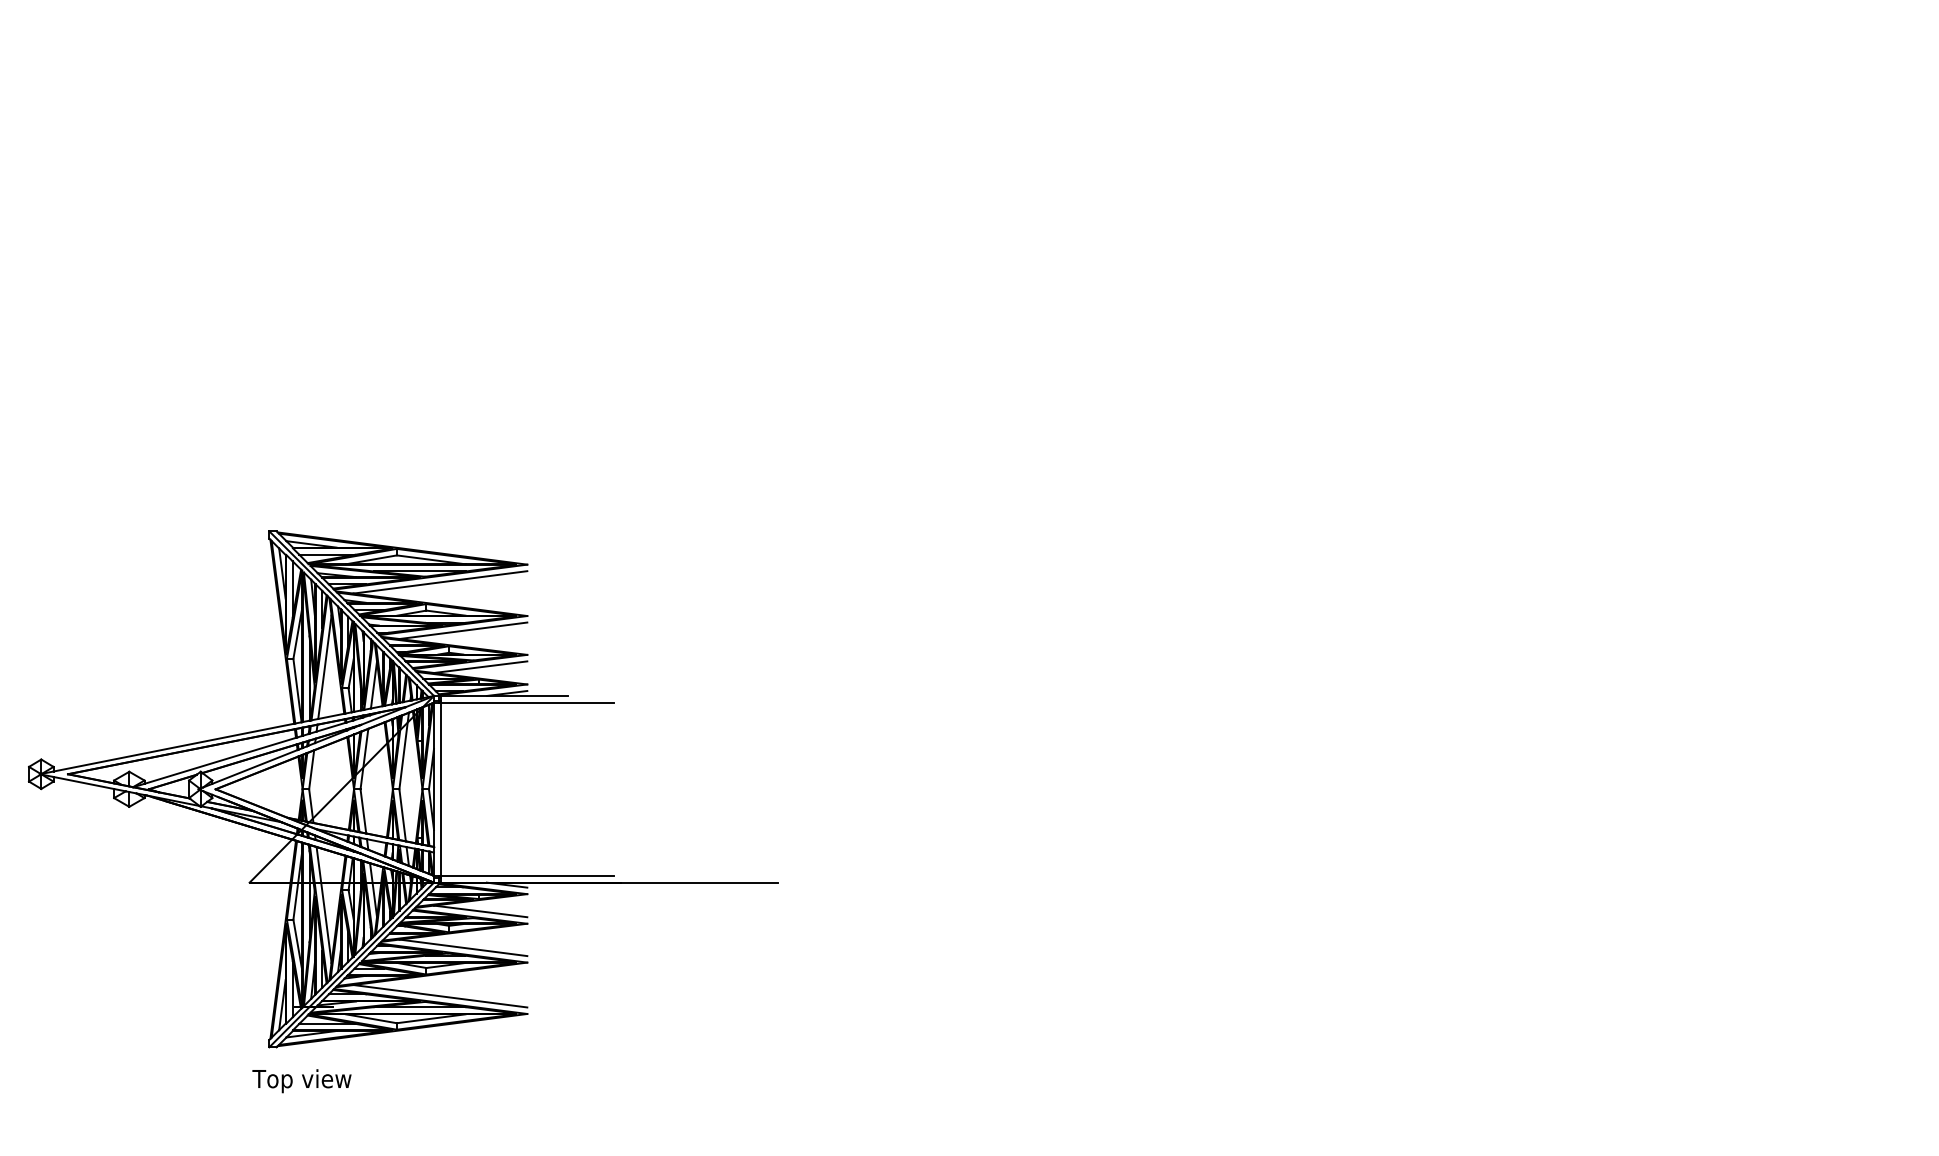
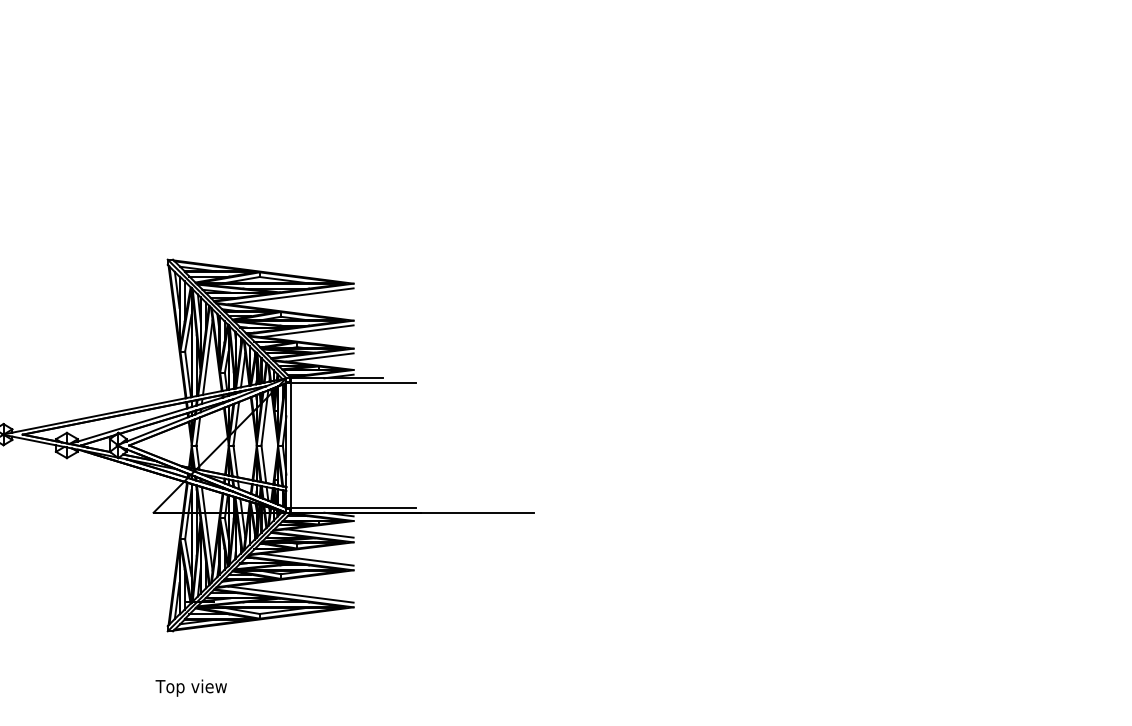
text: (301, 1081) -> (190, 688), moved

